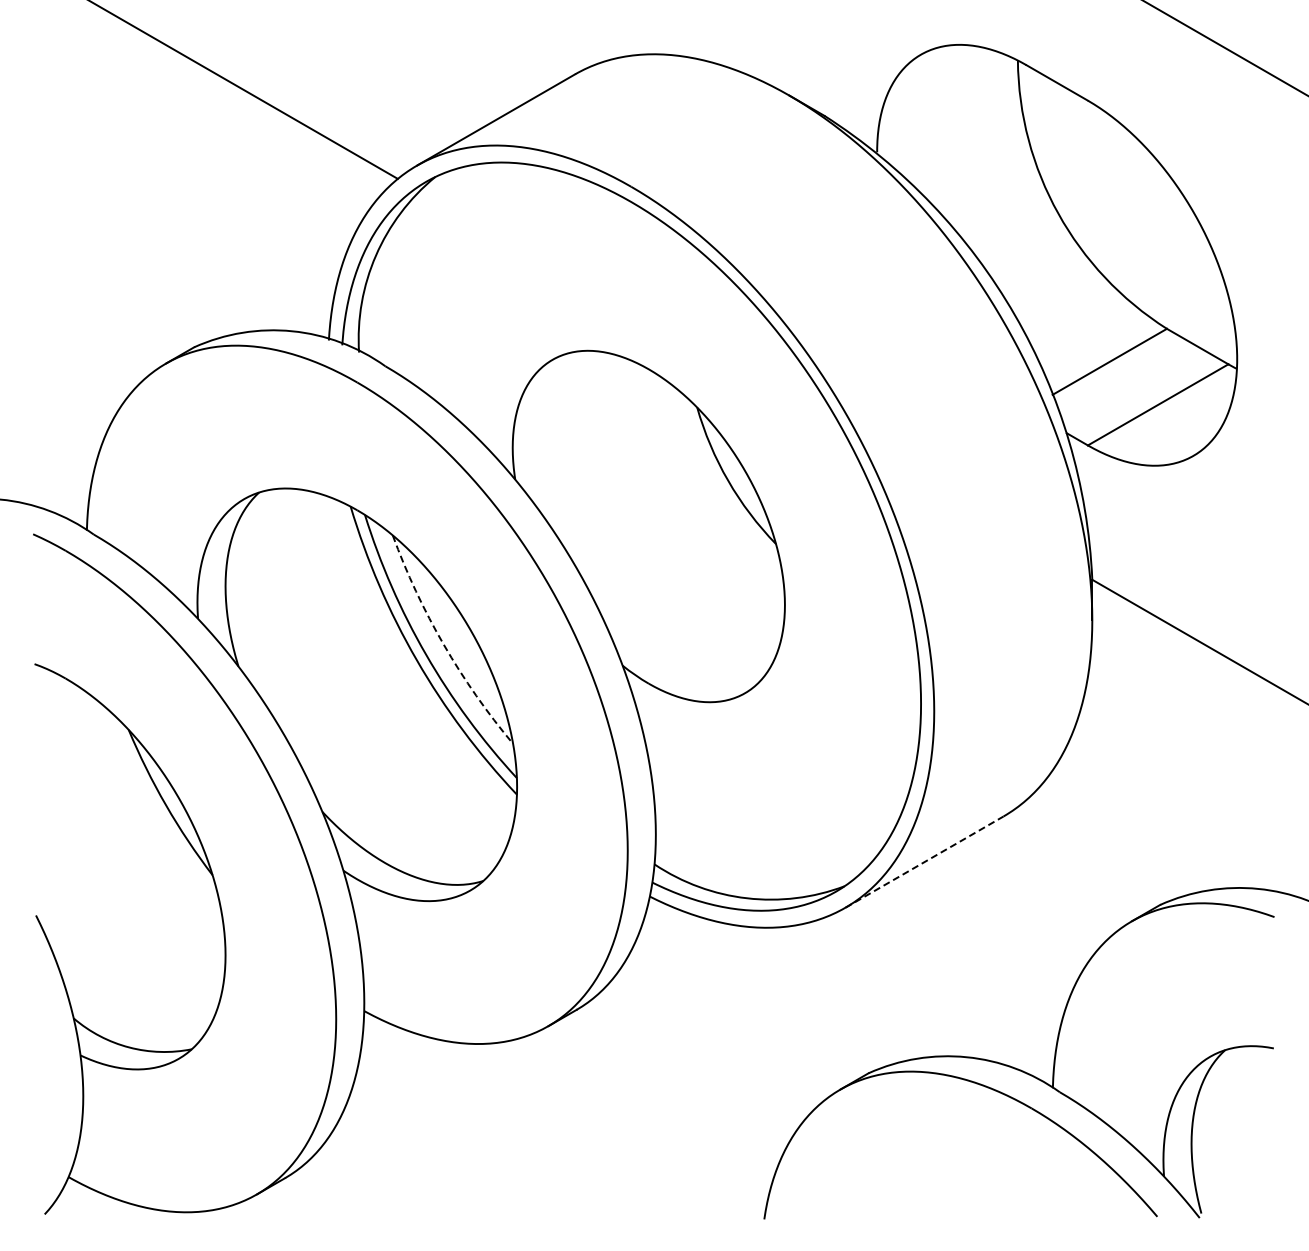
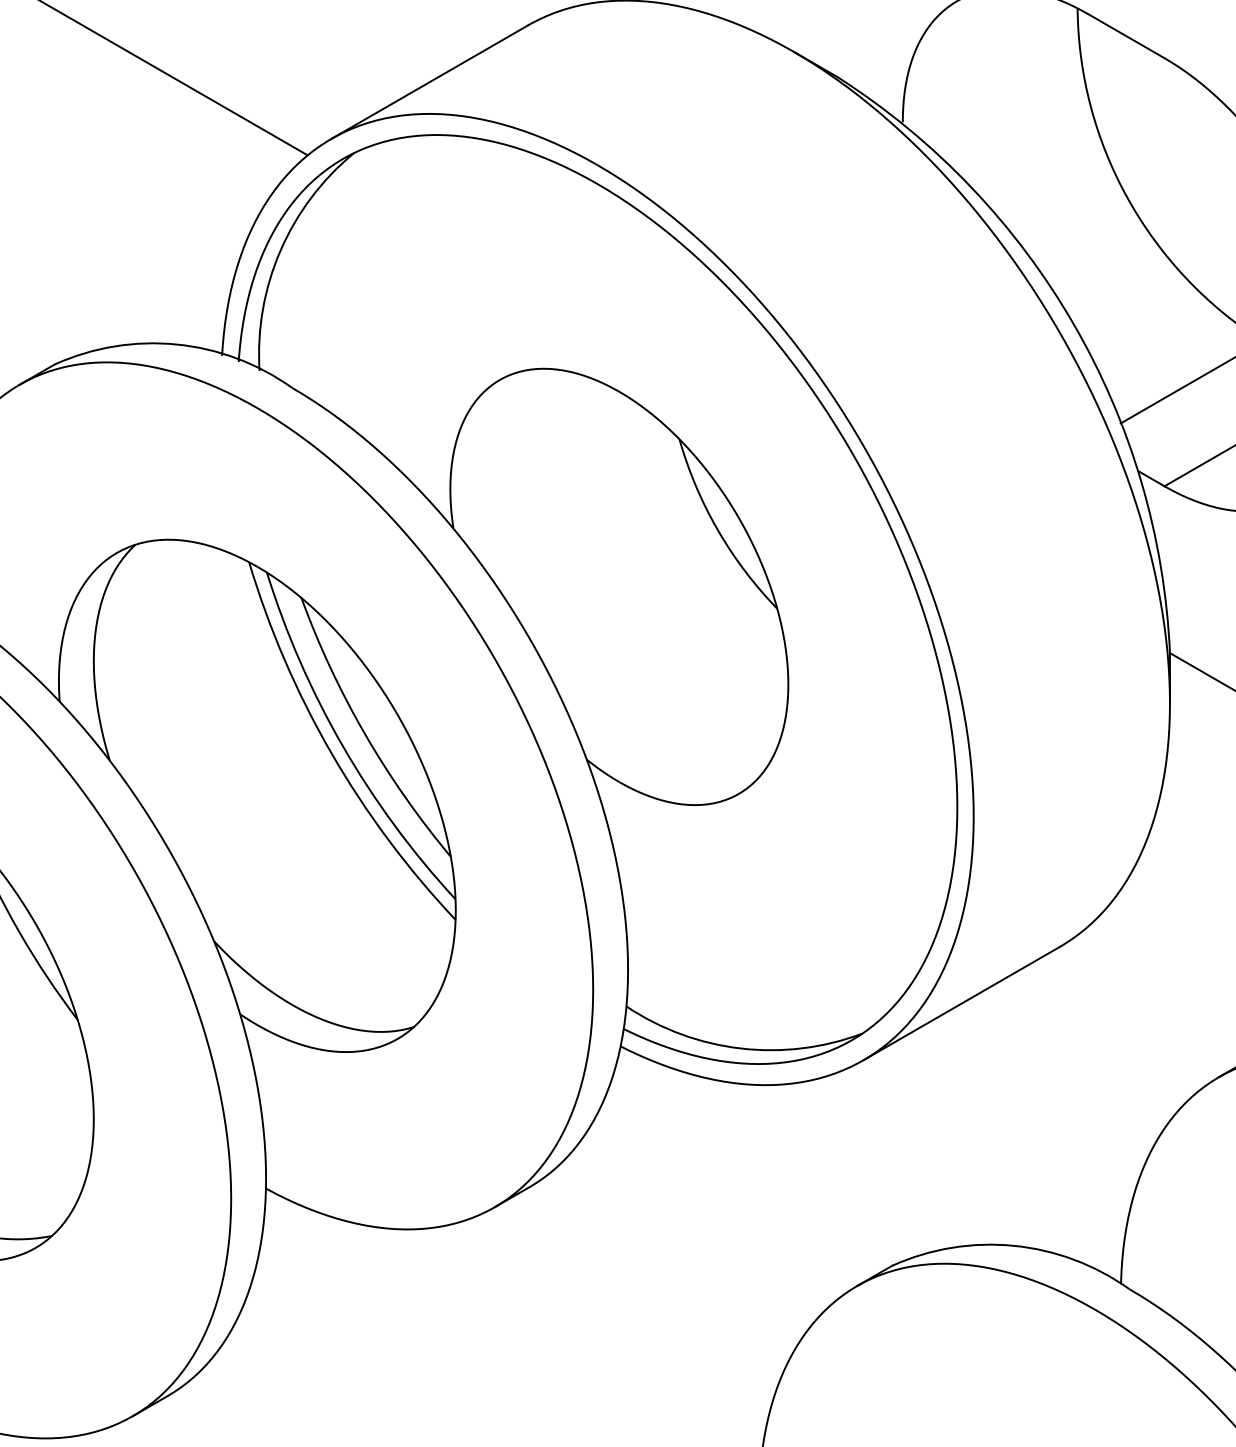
arc: (443, 644) -> (364, 733), dashed -> solid
line: (924, 861) -> (961, 1002), dashed -> solid

